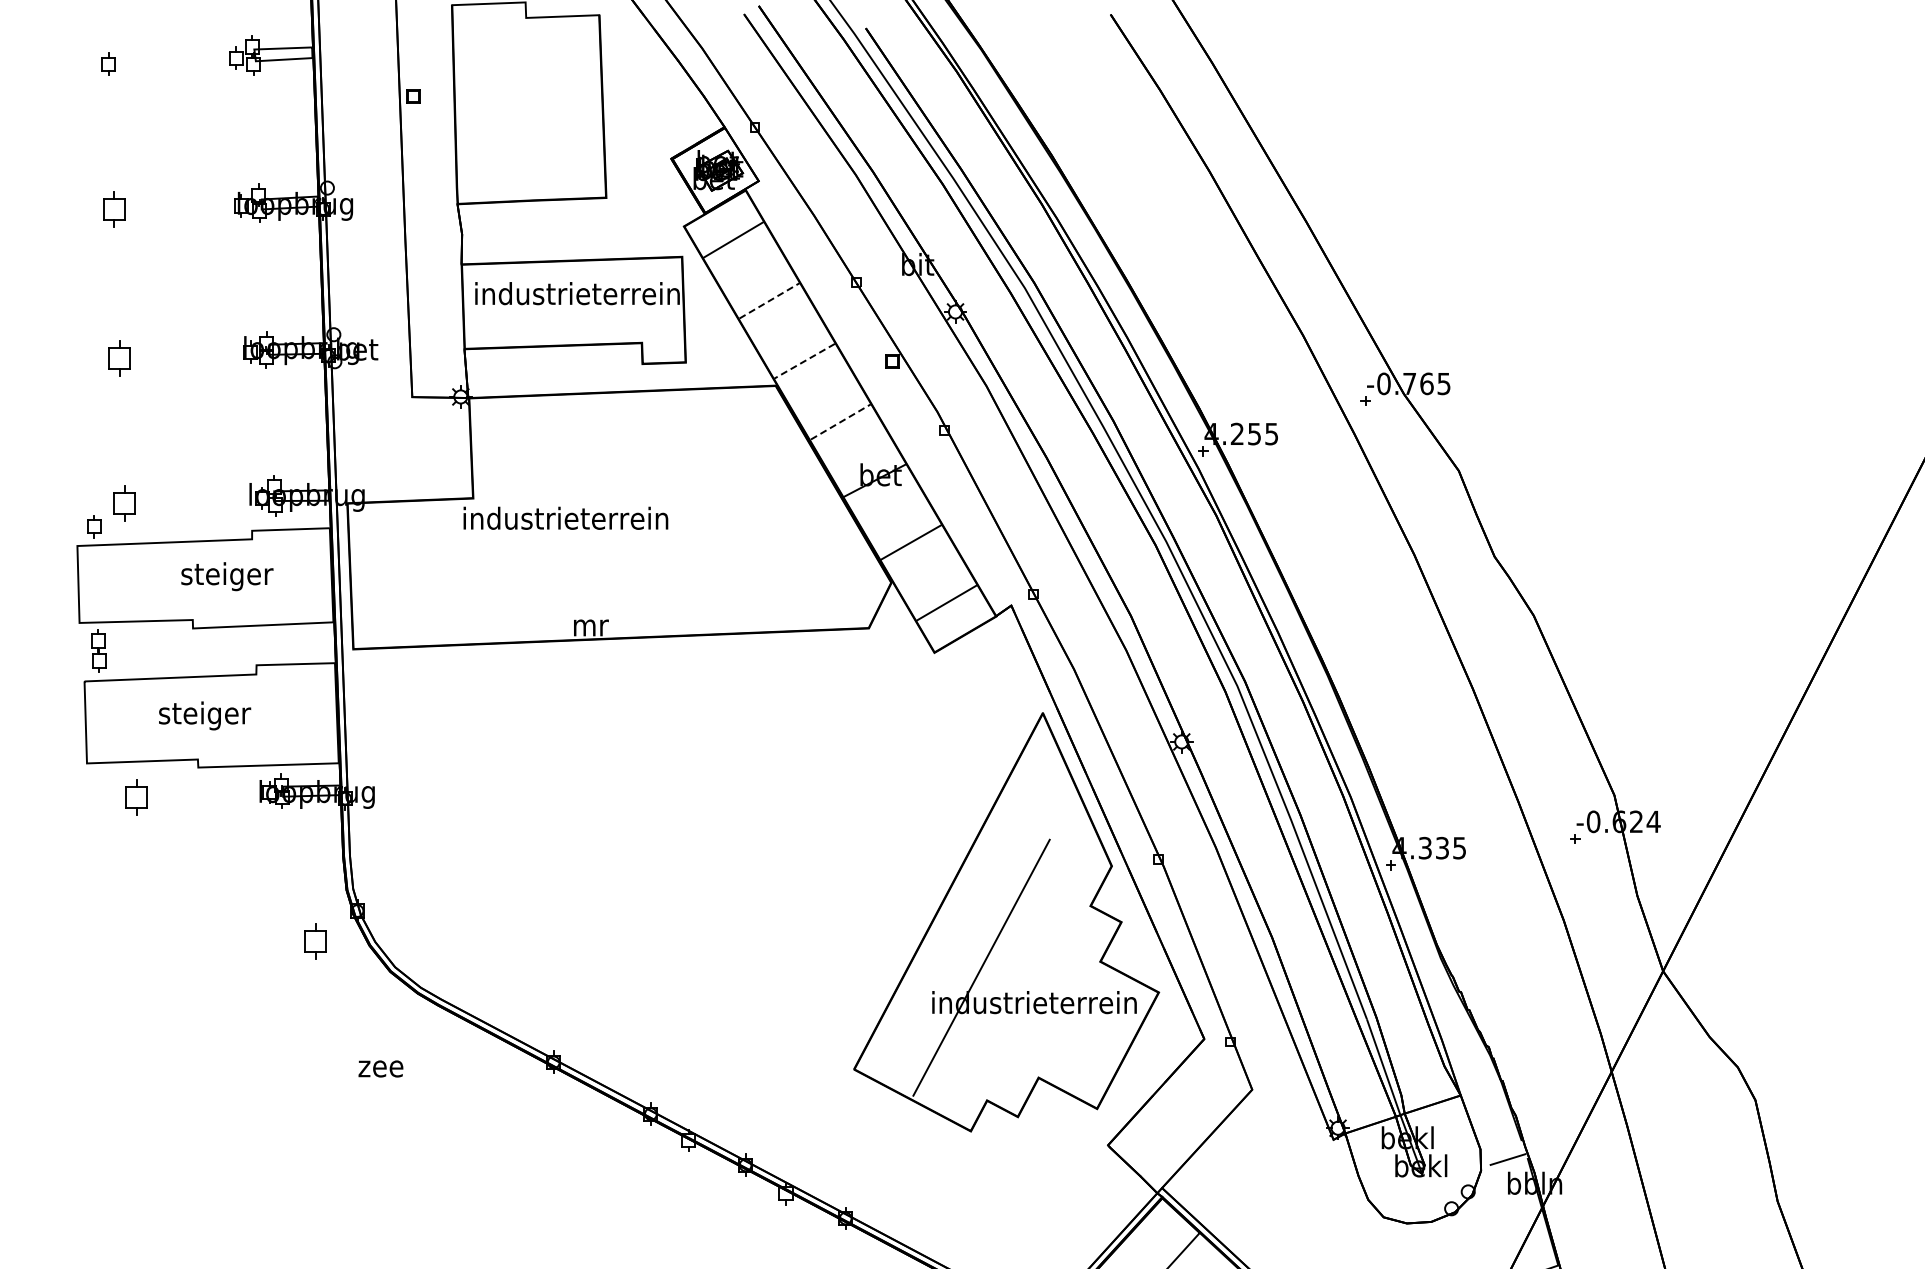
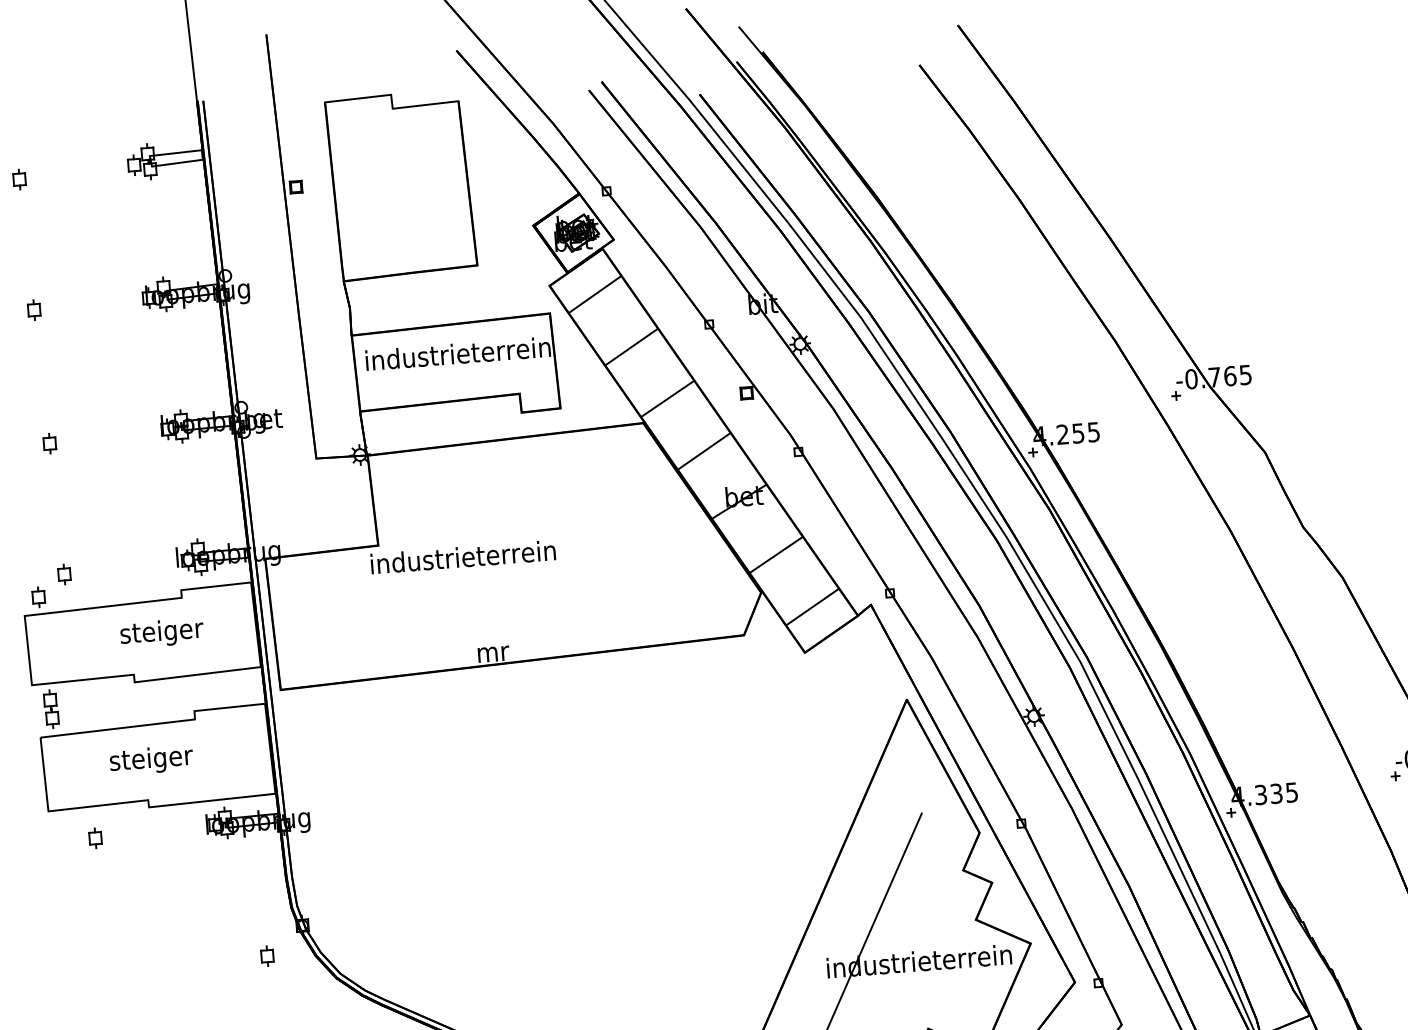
part: (113, 209) -> (33, 310), size x0.62
line: (769, 300) -> (631, 346), dashed -> solid
part: (119, 357) -> (49, 443), size x0.62
line: (804, 361) -> (667, 399), dashed -> solid
line: (840, 421) -> (704, 450), dashed -> solid
part: (124, 503) -> (64, 574), size x0.62
part: (136, 796) -> (95, 837), size x0.62
part: (316, 941) -> (267, 956), size x0.62

